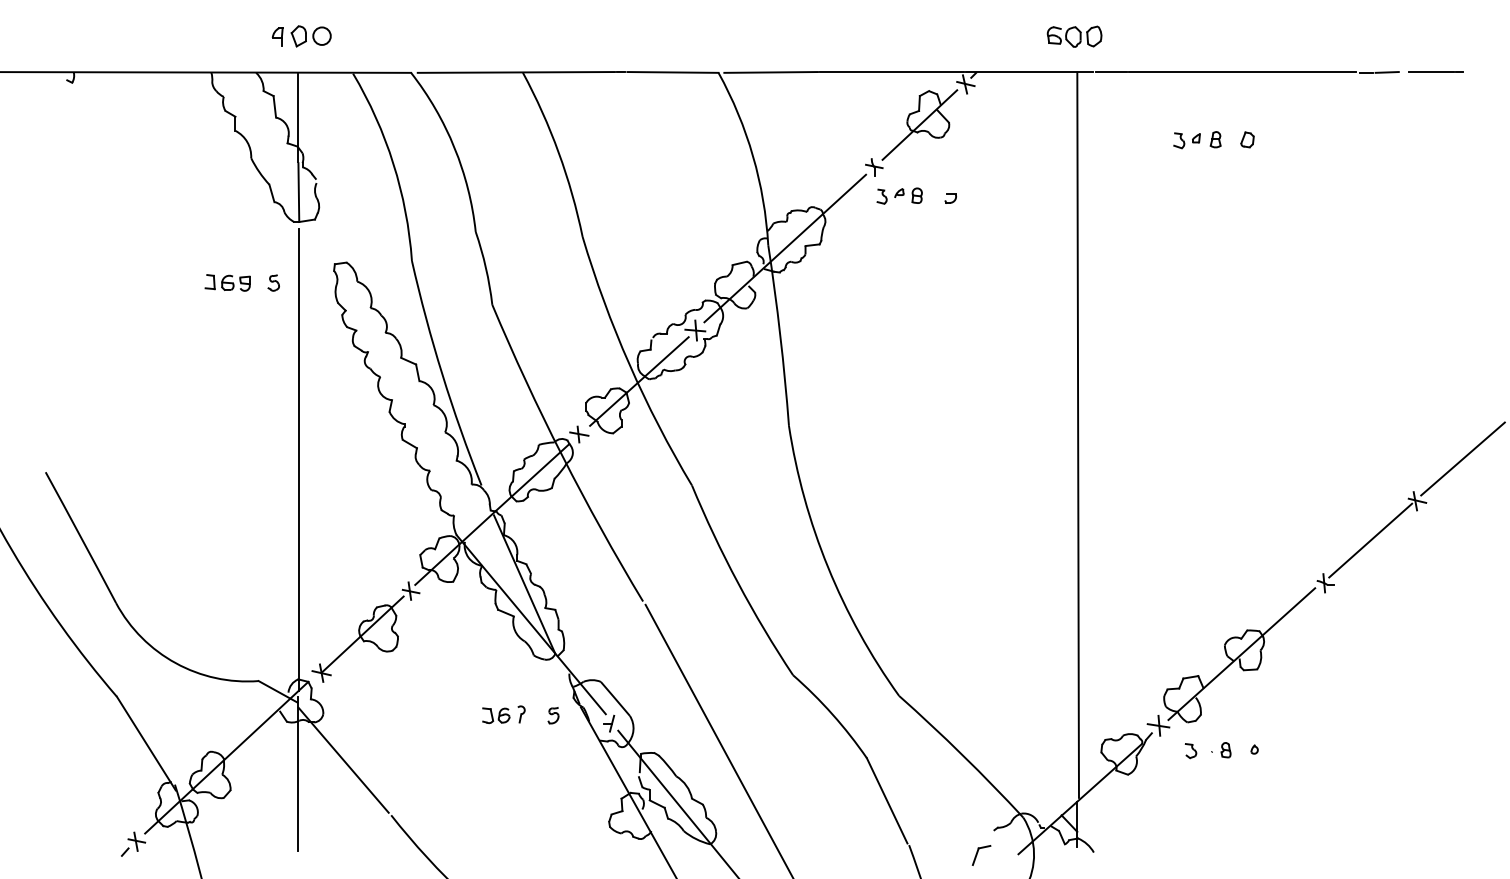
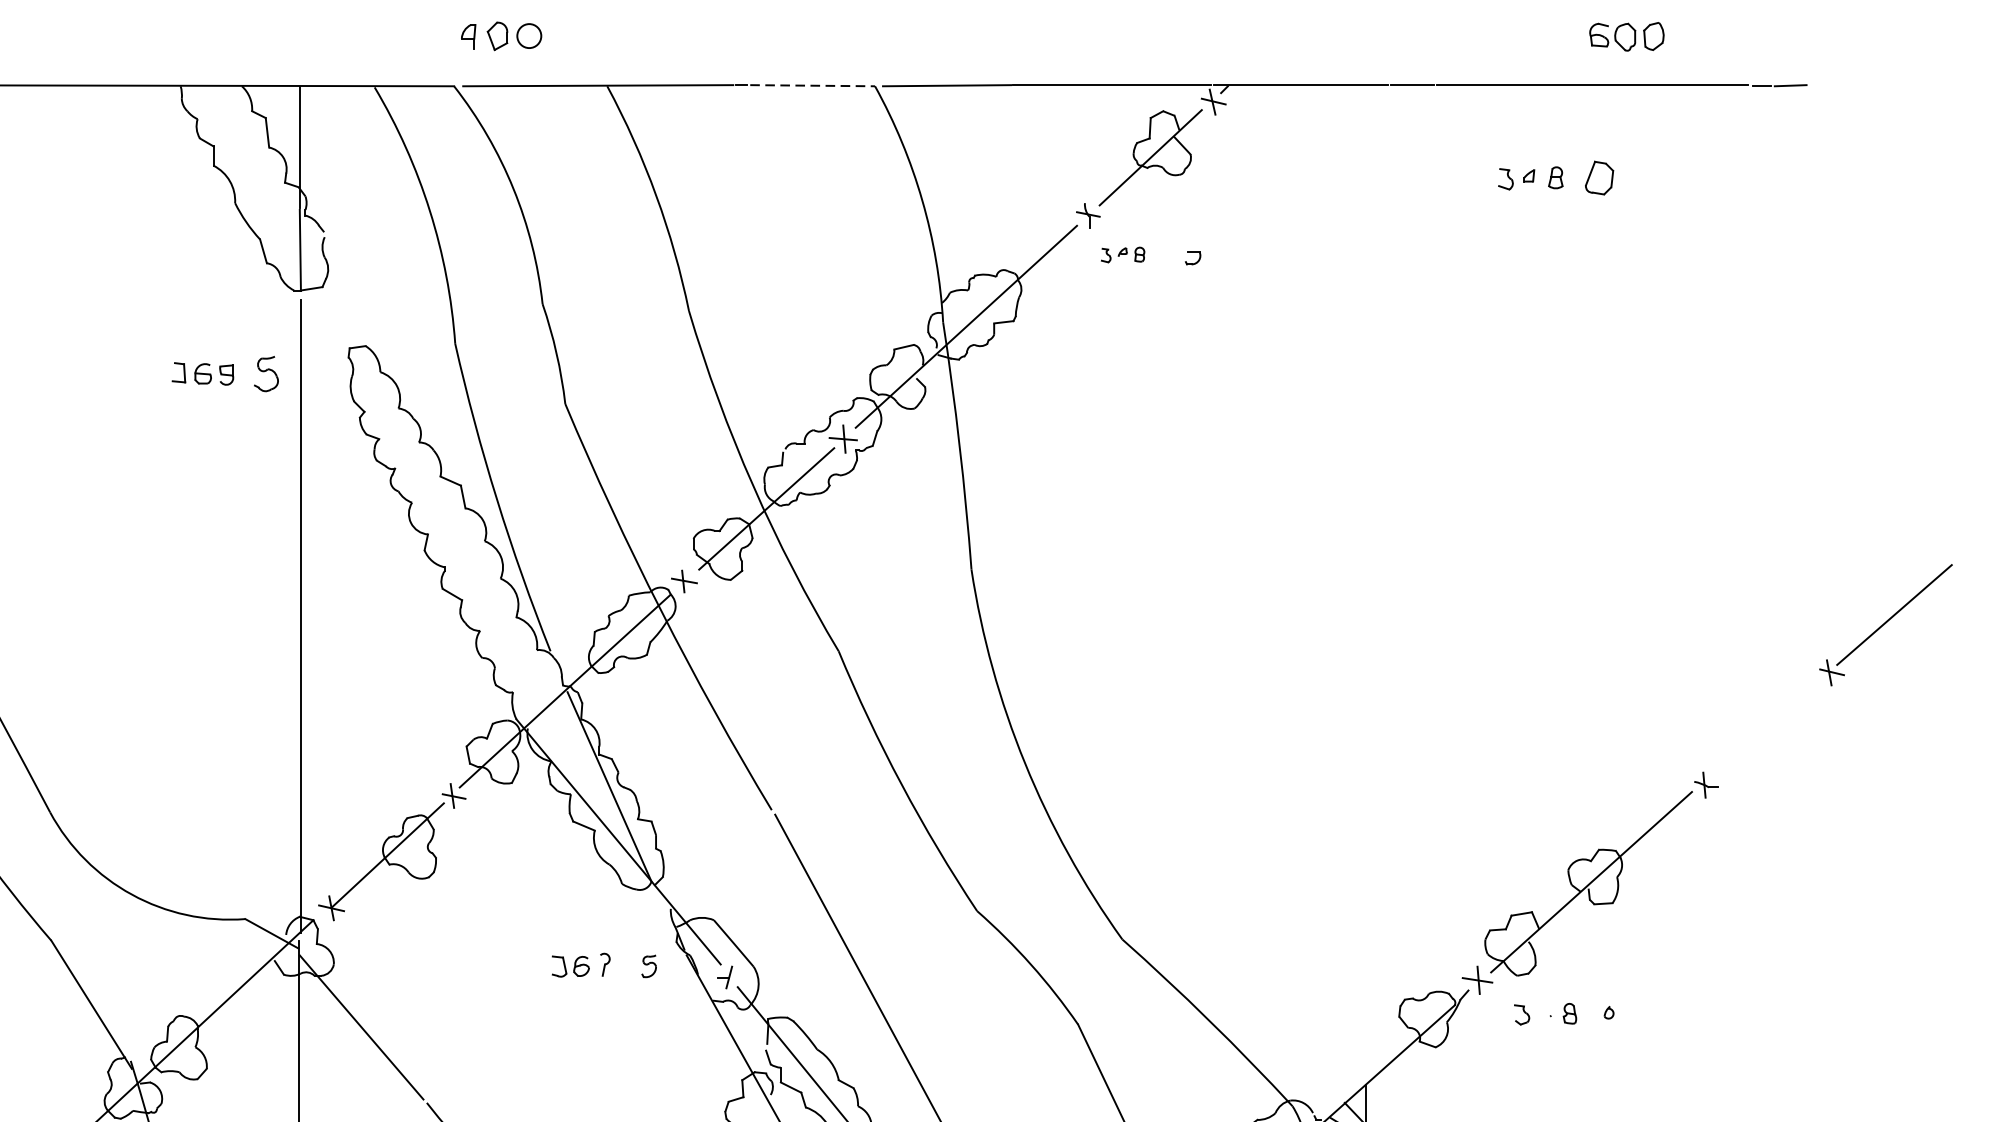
part: (301, 36) -> (501, 36), moved
part: (1074, 36) -> (1626, 36), moved
line: (1435, 71) -> (1856, 84), removed
line: (672, 72) -> (812, 85), solid -> dashed
part: (1247, 139) -> (1599, 177), size x1.6
part: (899, 195) -> (1122, 254), size x0.7
part: (273, 282) -> (265, 373), size x1.6
line: (1077, 434) -> (1366, 581), removed
line: (1370, 540) -> (1767, 726), removed

